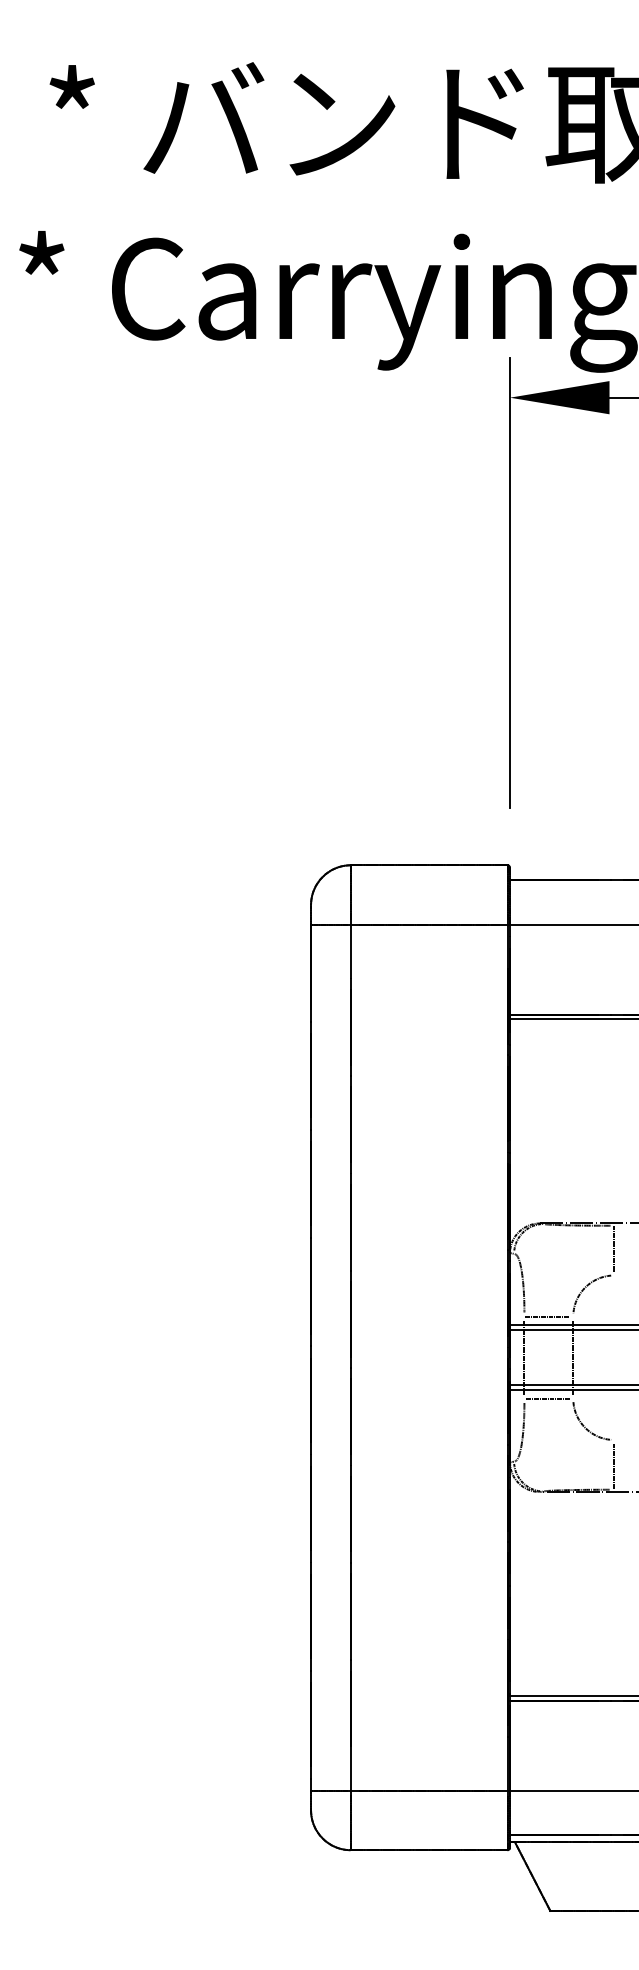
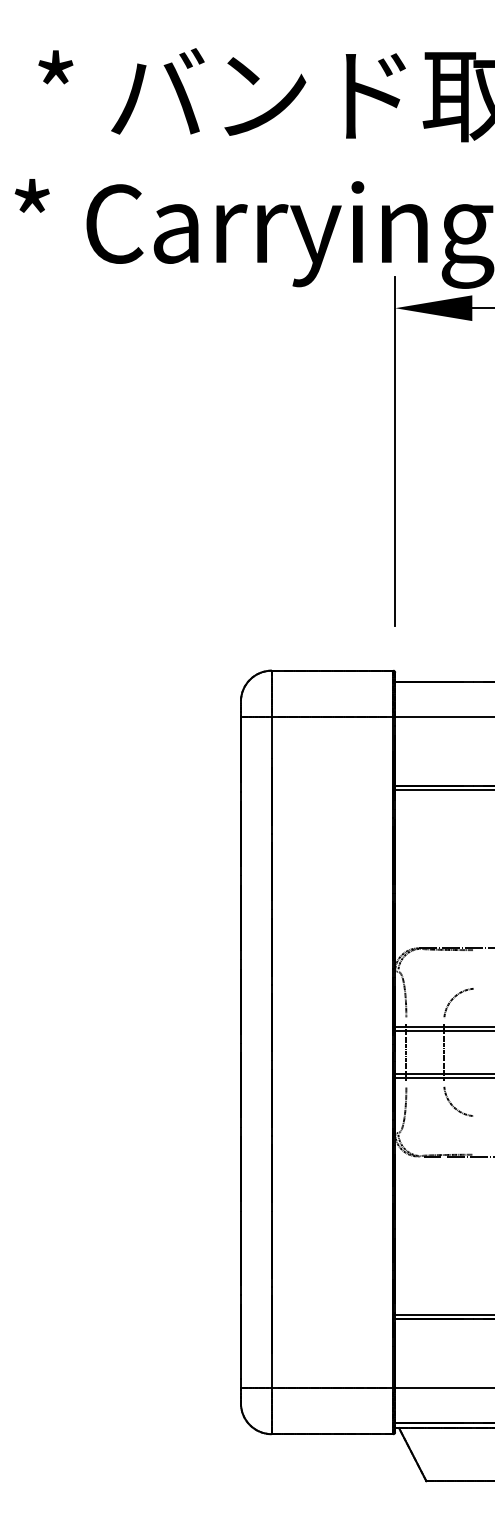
line: (614, 1248) -> (476, 967), removed
line: (547, 1316) -> (424, 1020), removed
line: (547, 1398) -> (424, 1084), removed
line: (614, 1466) -> (476, 1136), removed

